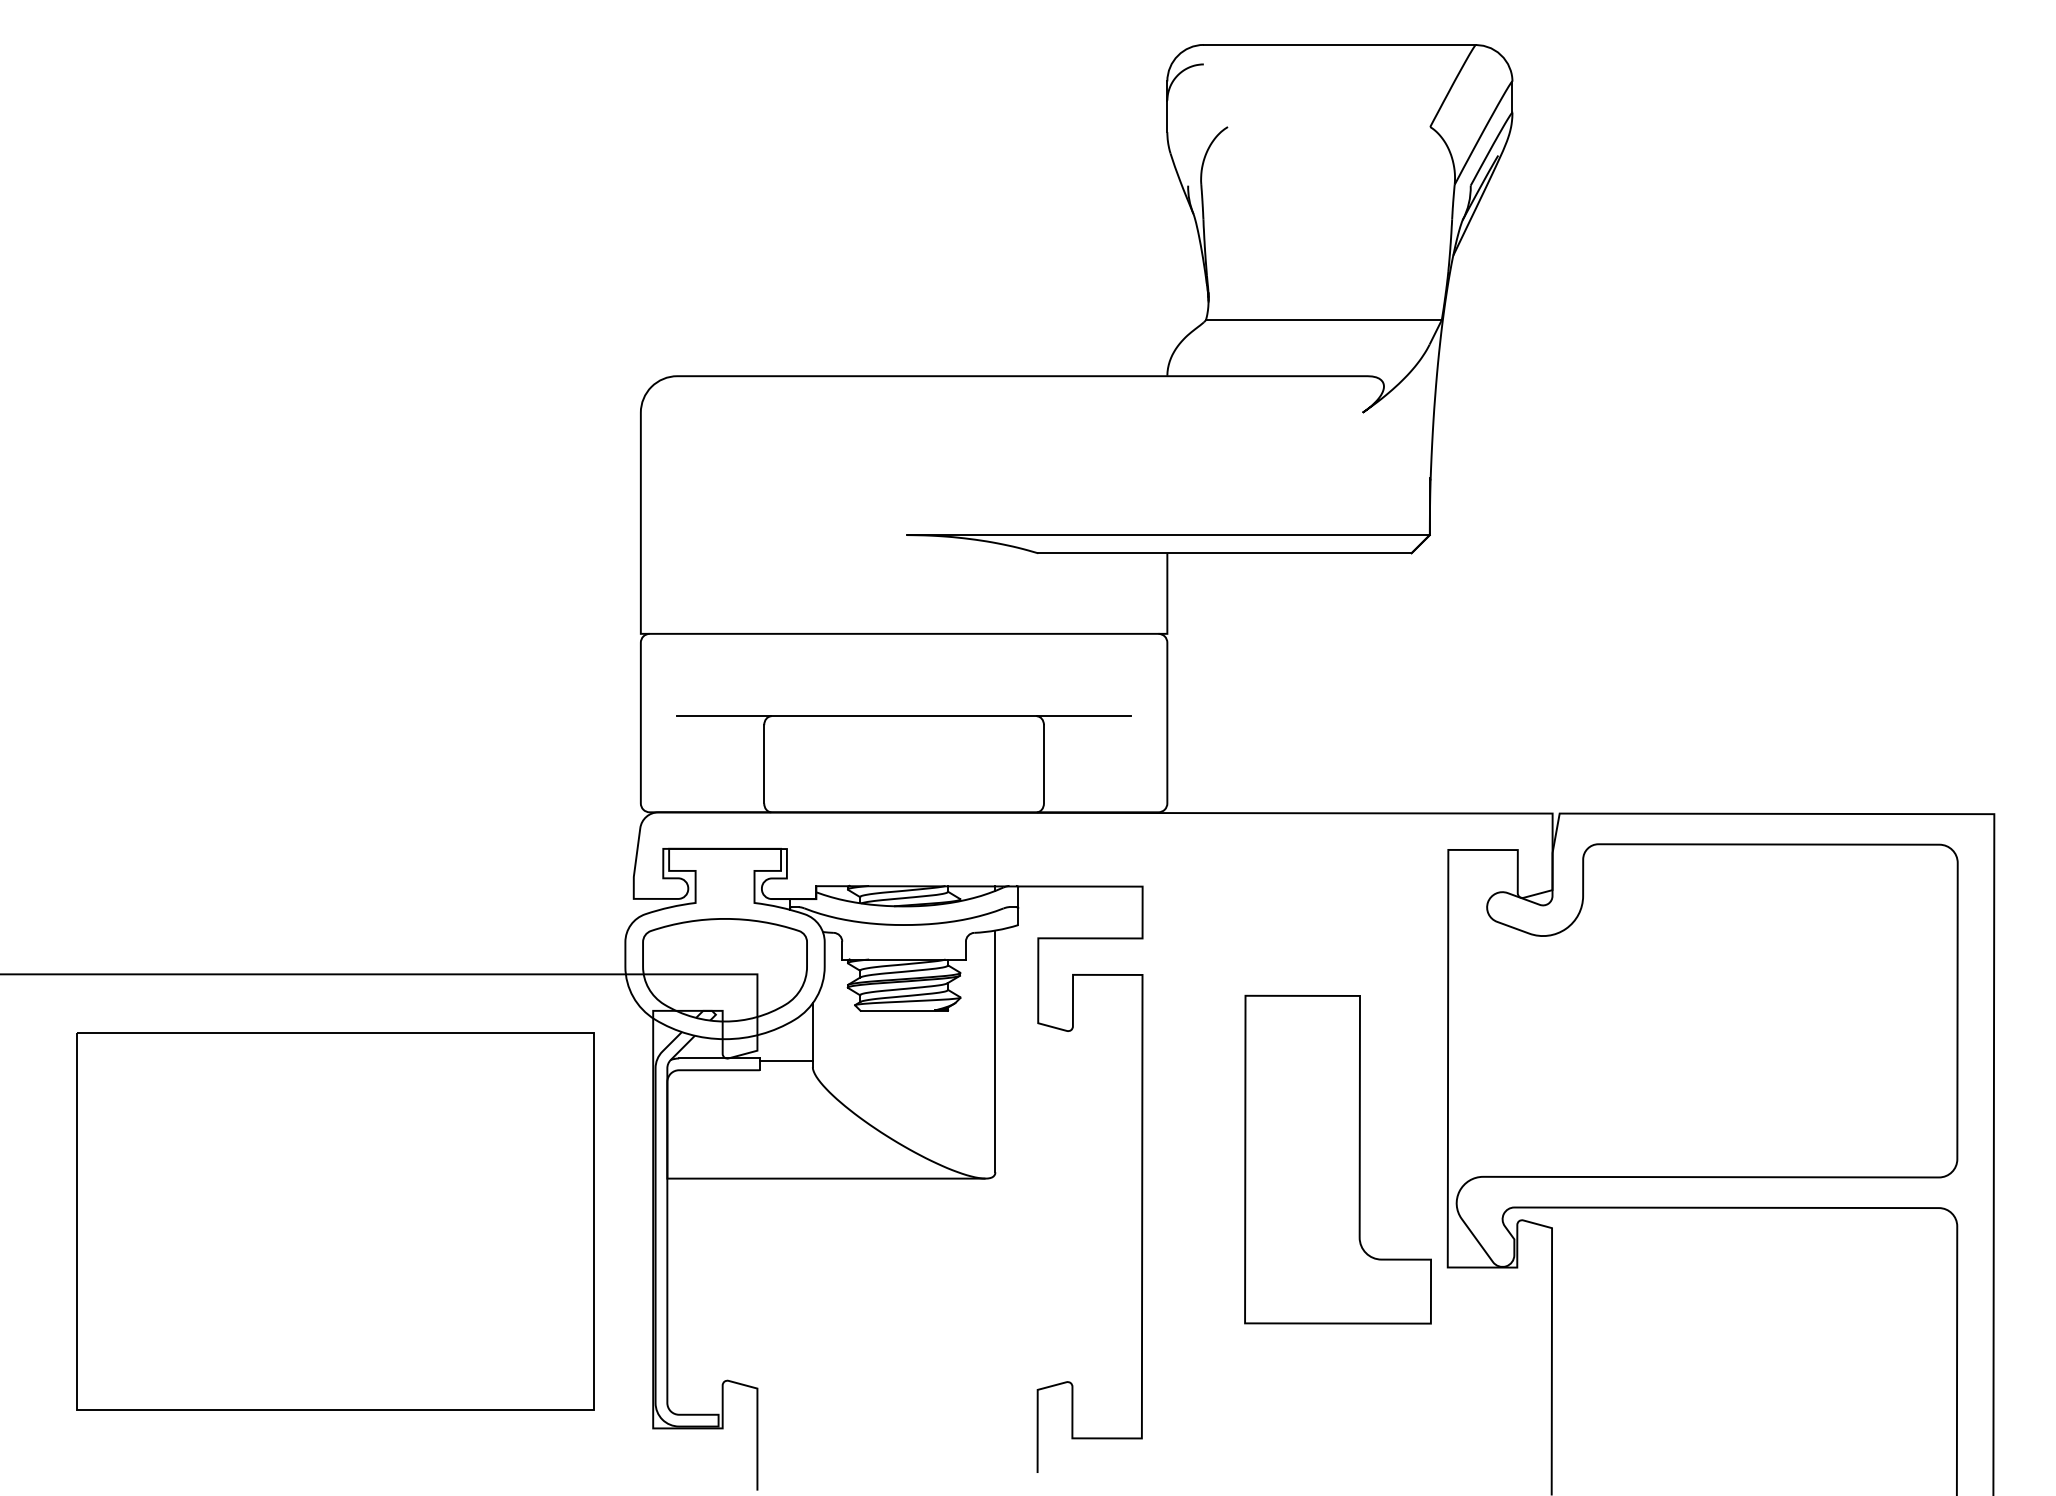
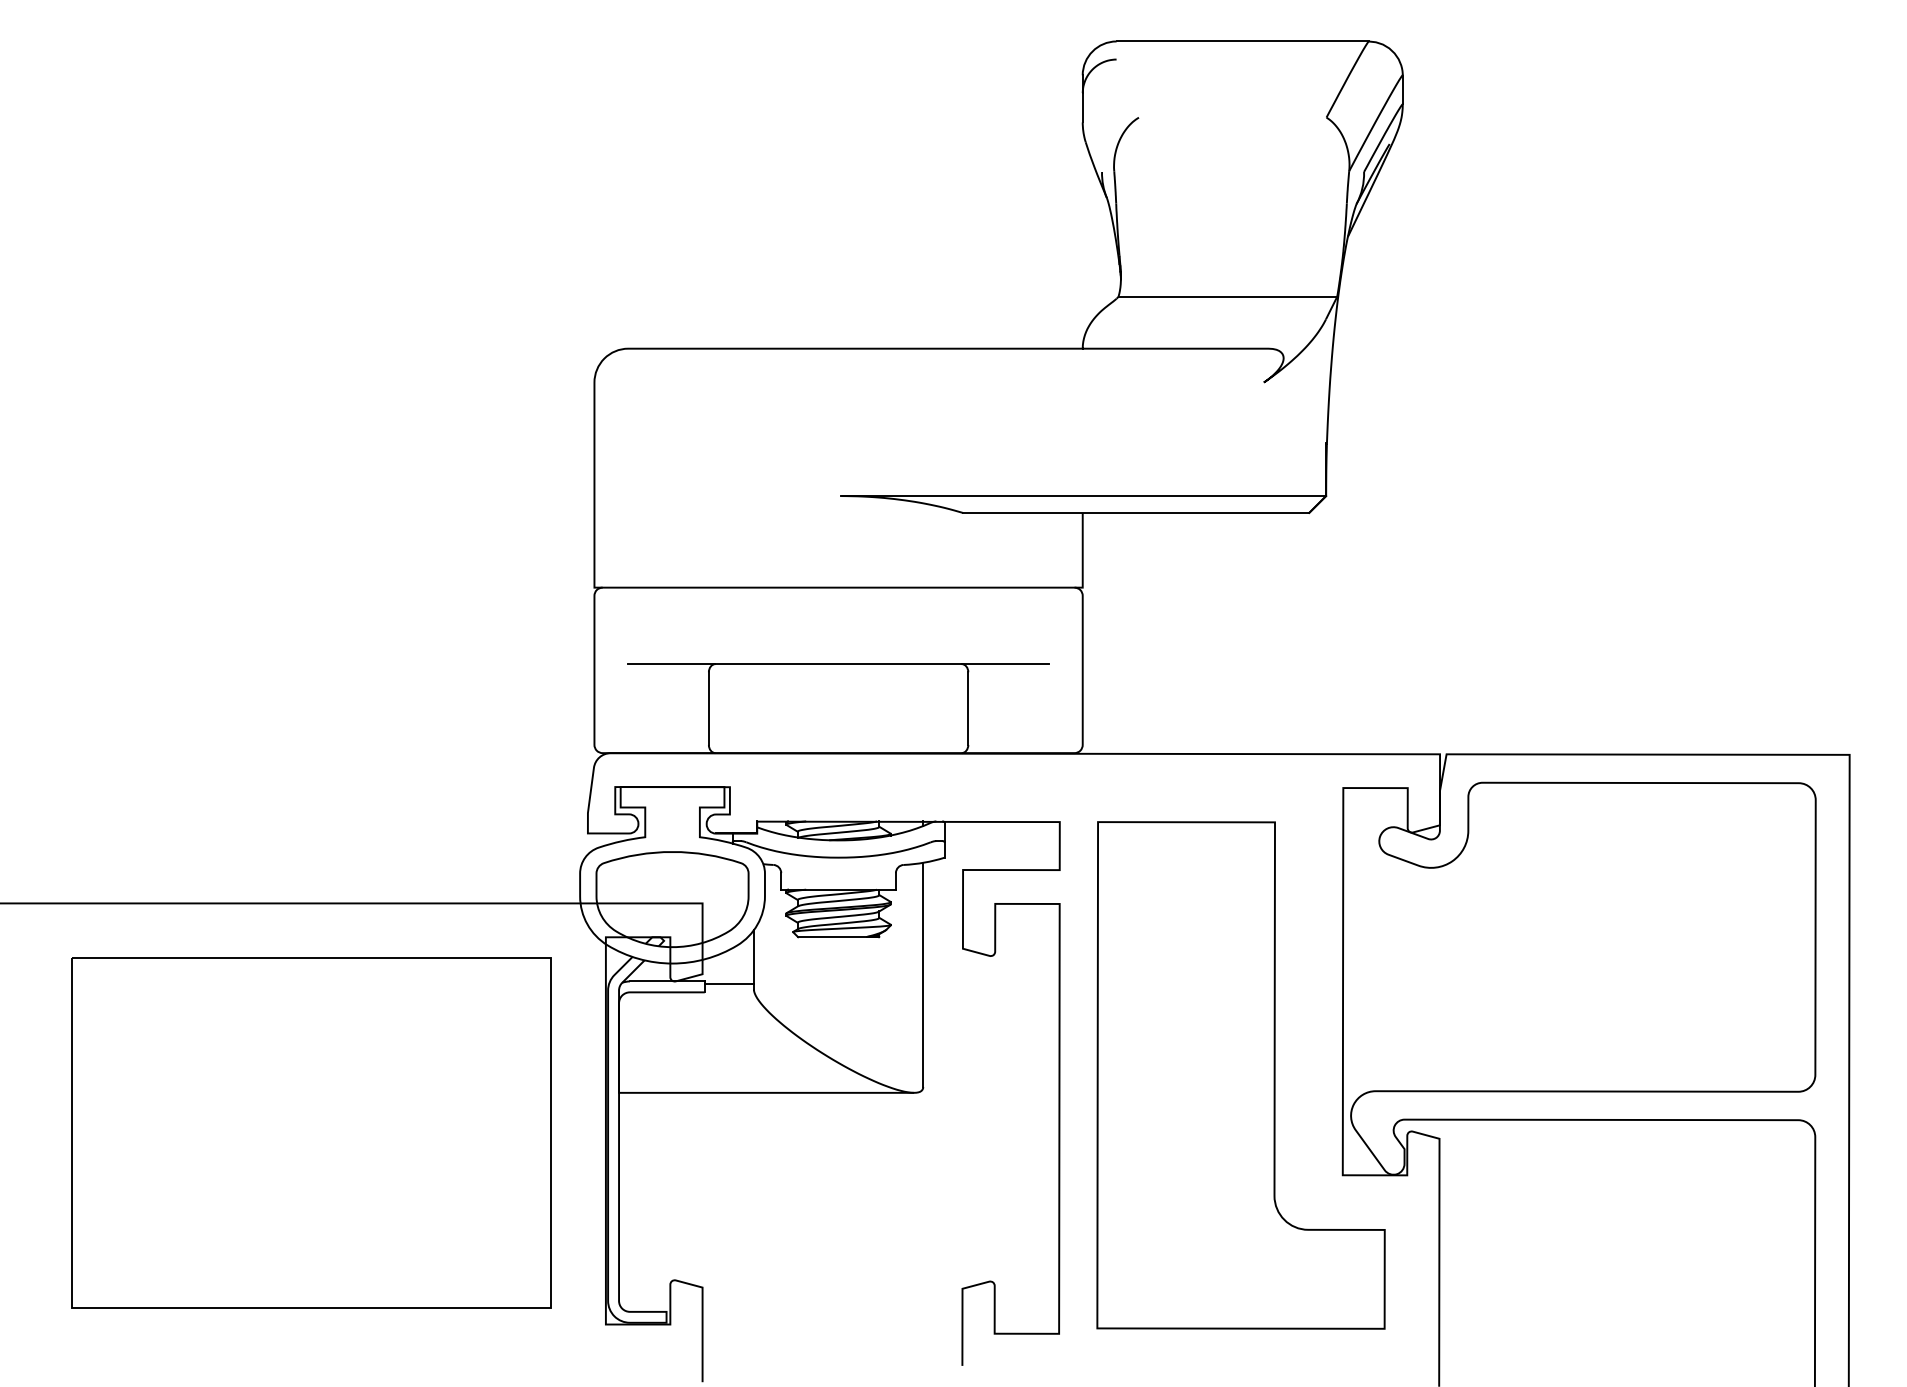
part: (1337, 1159) -> (1240, 1075), size x1.67

